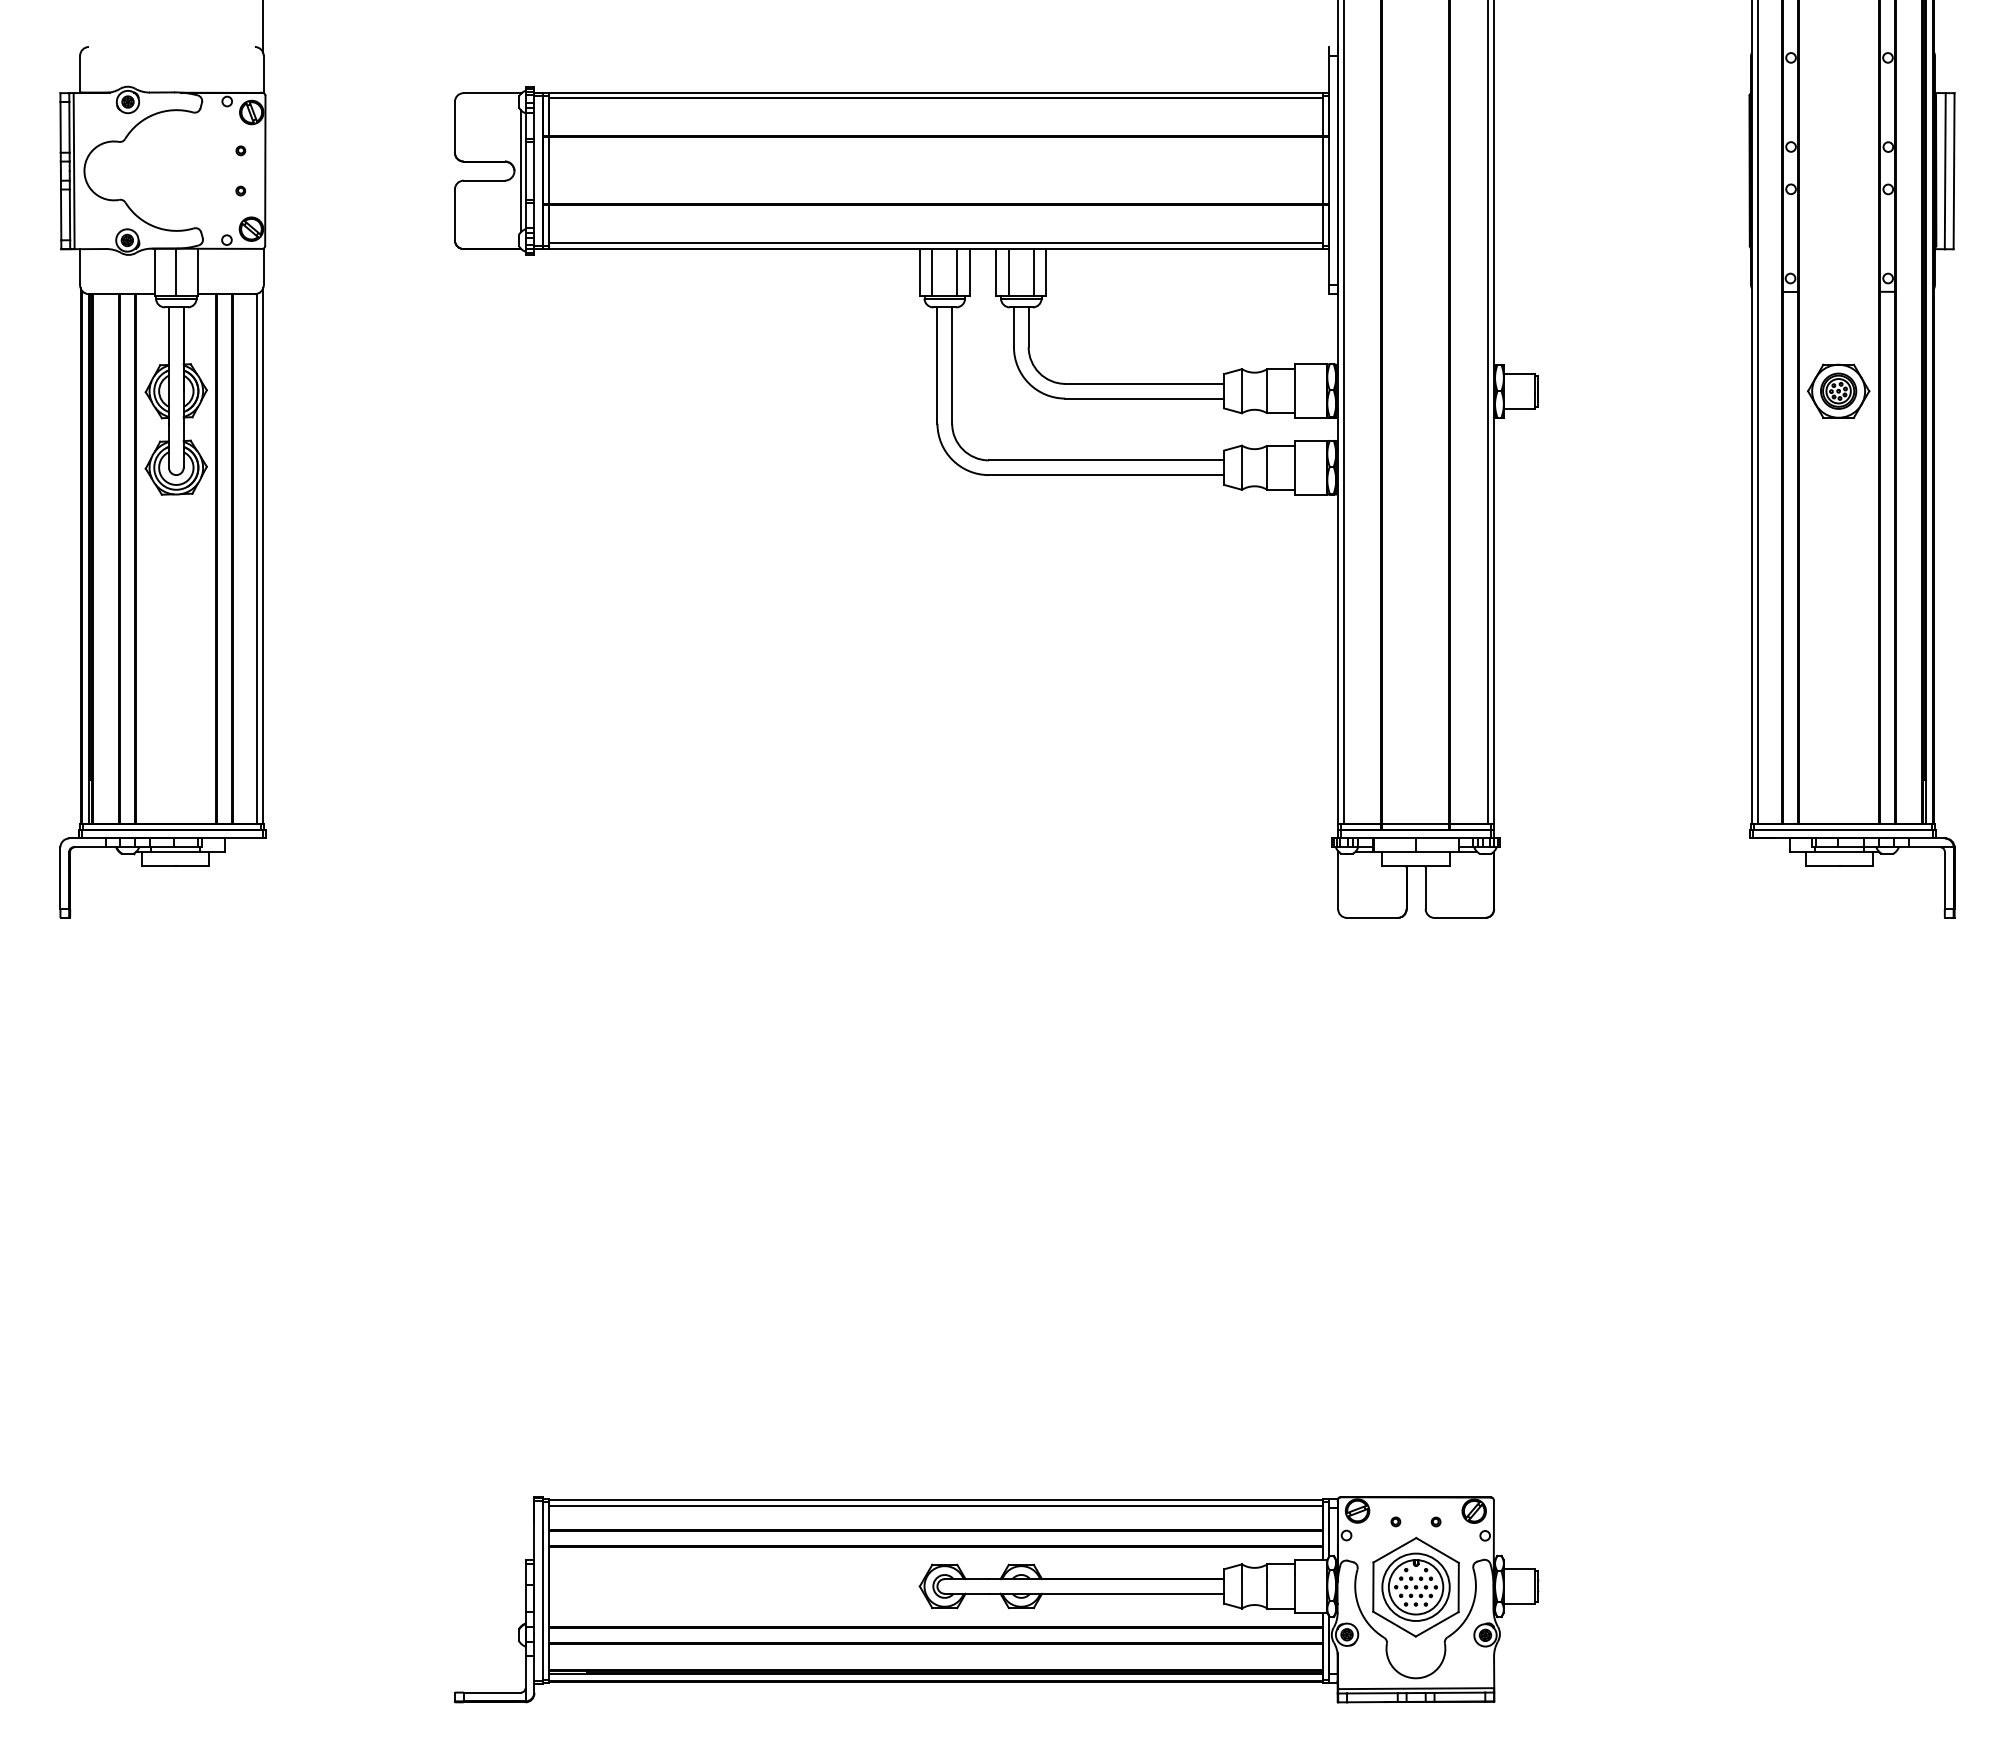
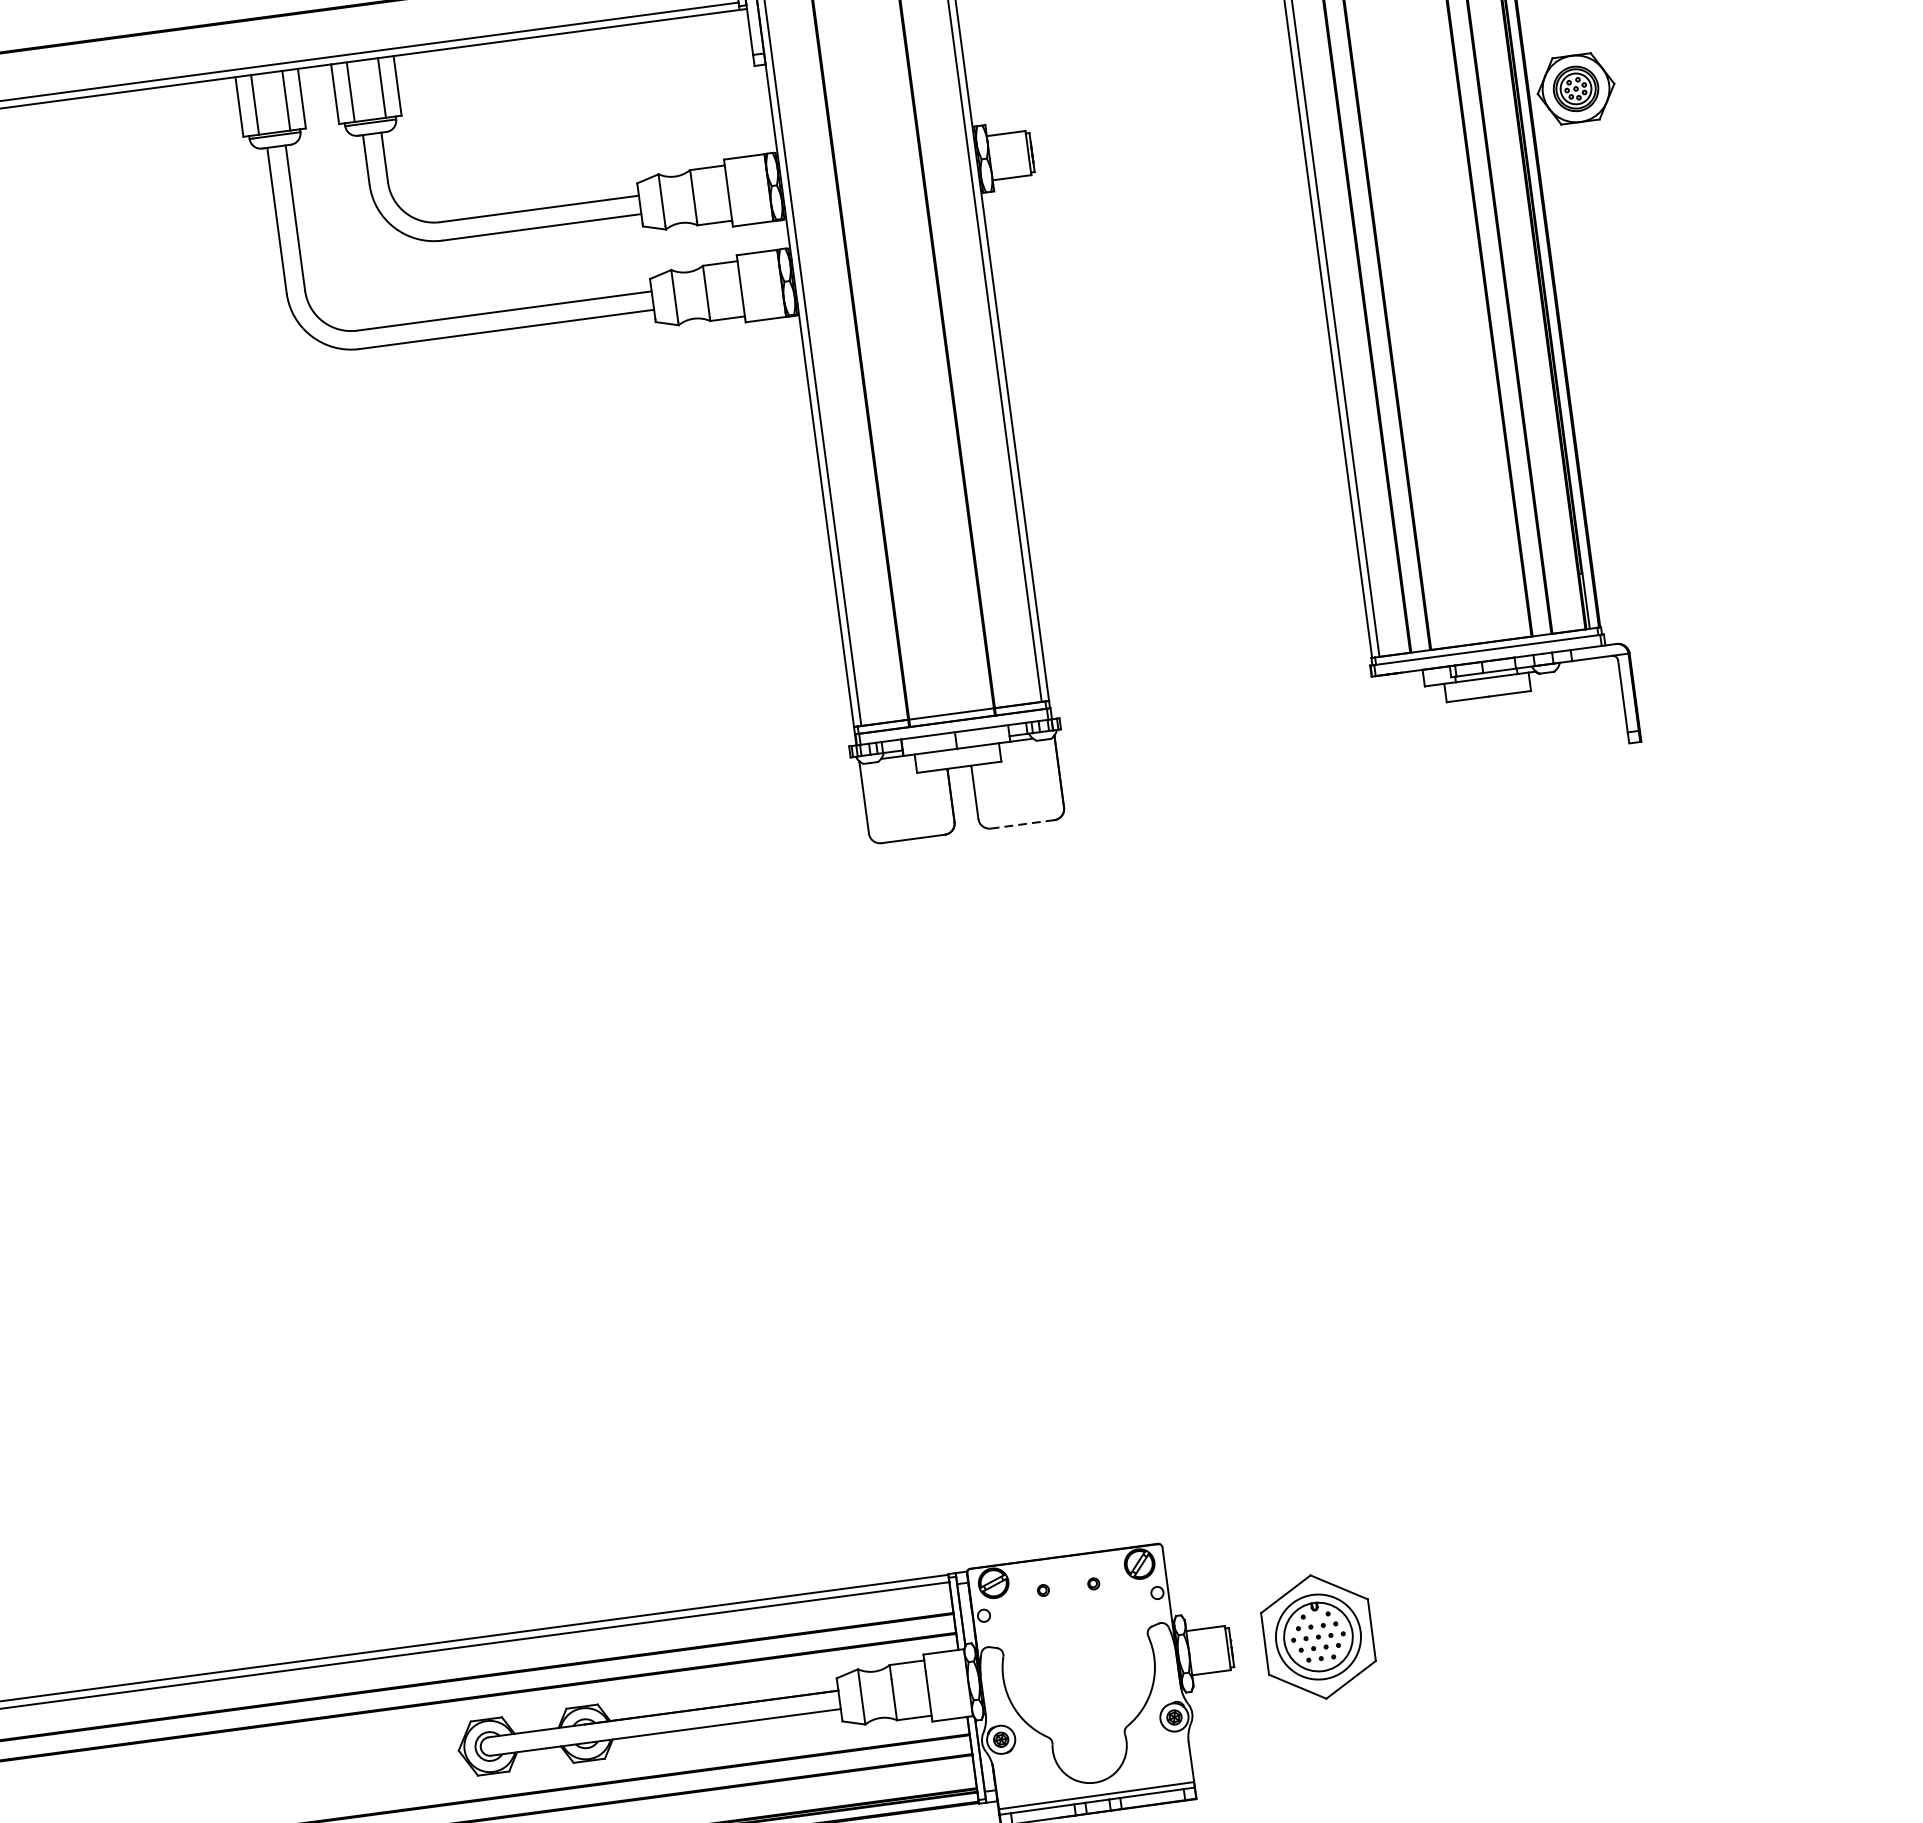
part: (1838, 390) -> (1575, 88), moved
line: (1459, 917) -> (1022, 823), solid -> dashed
part: (1415, 1586) -> (1317, 1636), moved

